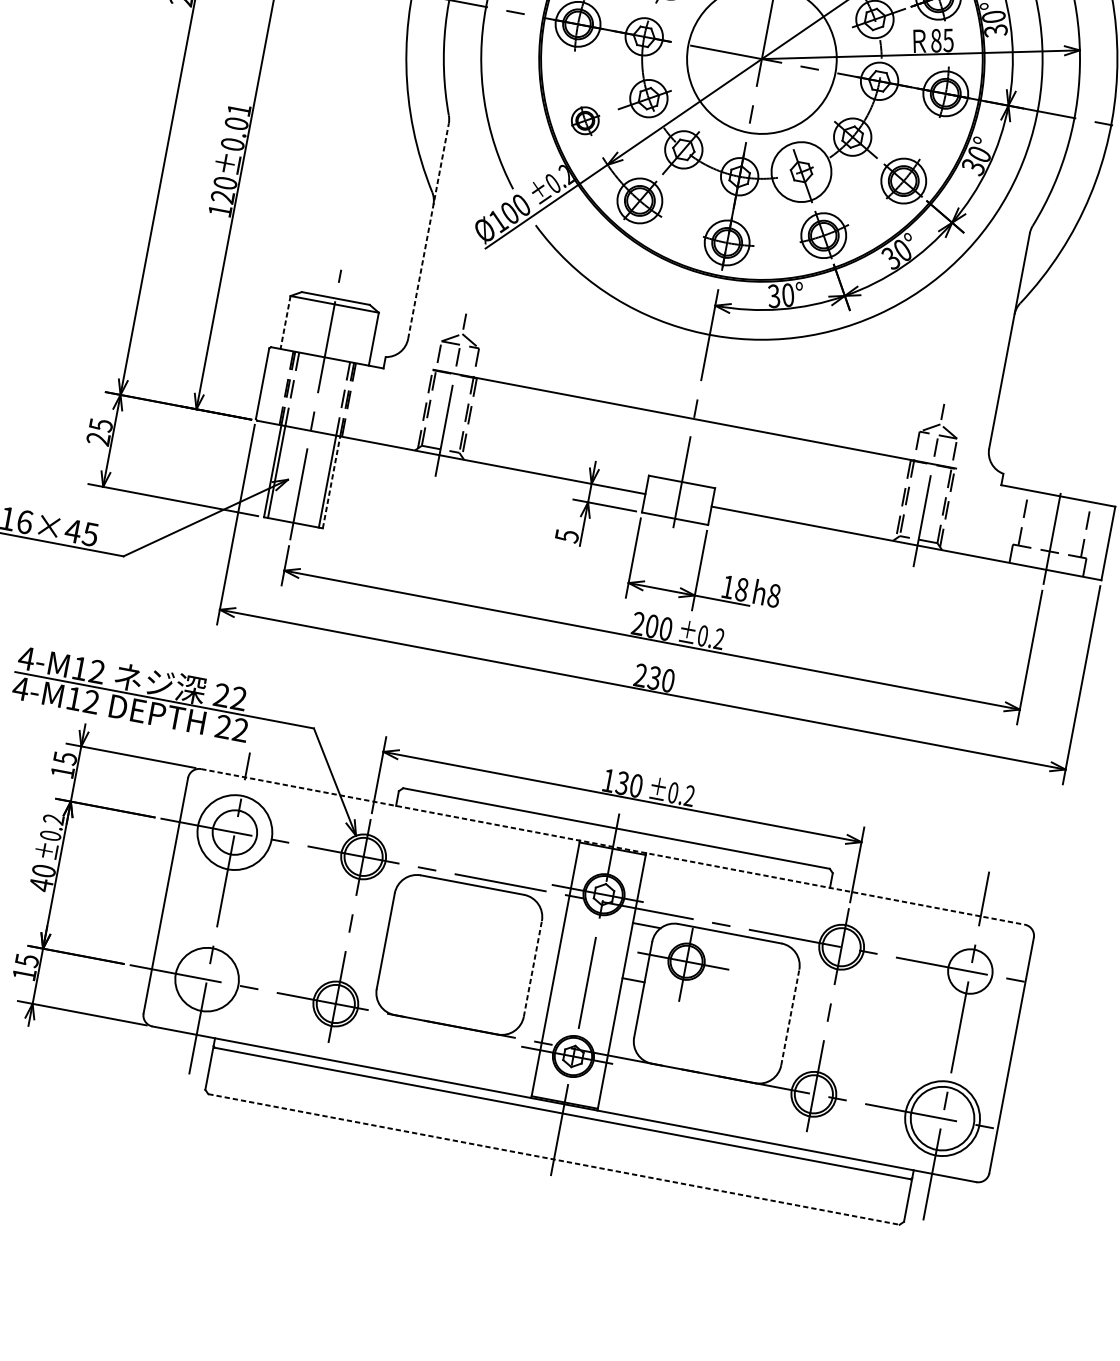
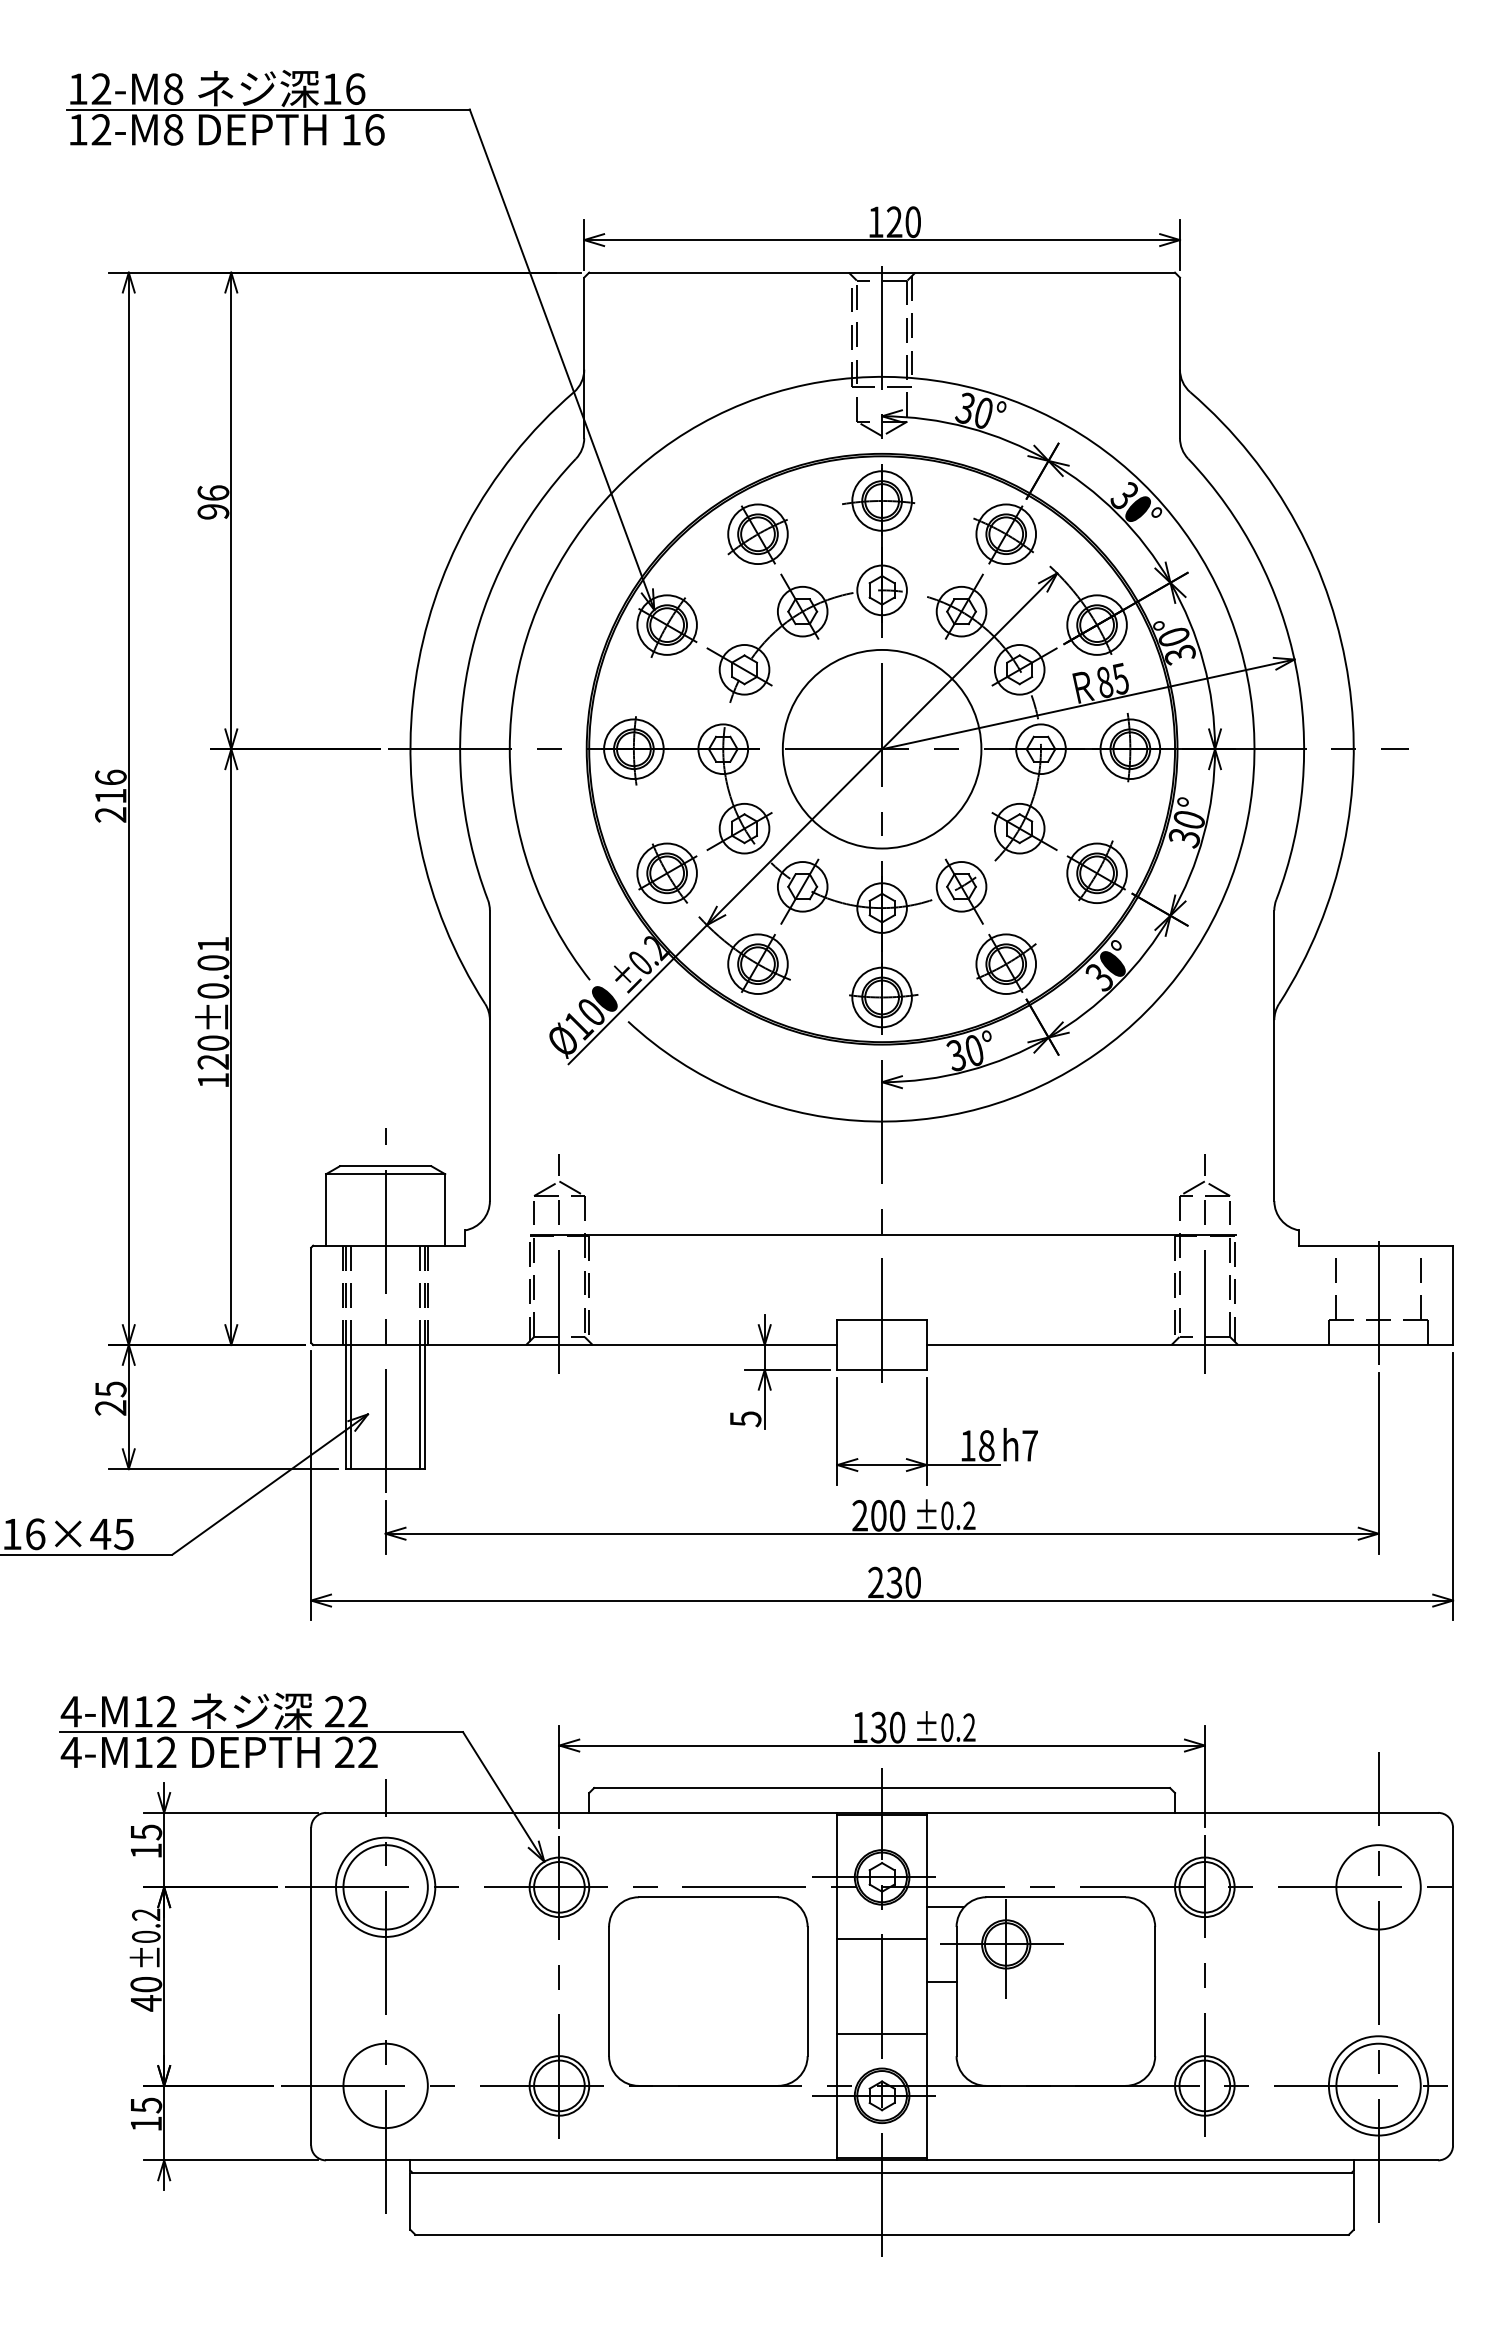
part: (584, 120) -> (666, 872), size x1.67
circle: (801, 171) -> (961, 886), size x0.62
line: (428, 230) -> (489, 1055), dashed -> solid
line: (285, 322) -> (326, 1209), dashed -> solid
line: (331, 482) -> (425, 1406), dashed -> solid
text: (773, 595) -> (1029, 1445), h8 -> h7
circle: (234, 832) -> (385, 1887), size x1.43
line: (613, 846) -> (882, 1812), dashed -> solid
line: (594, 940) -> (881, 1939), added
line: (532, 968) -> (807, 1991), dashed -> solid
circle: (970, 971) -> (1378, 1887), size x1.43
line: (581, 1010) -> (881, 2033), added
line: (790, 1017) -> (1155, 1991), dashed -> solid
line: (554, 1159) -> (882, 2234), dashed -> solid

